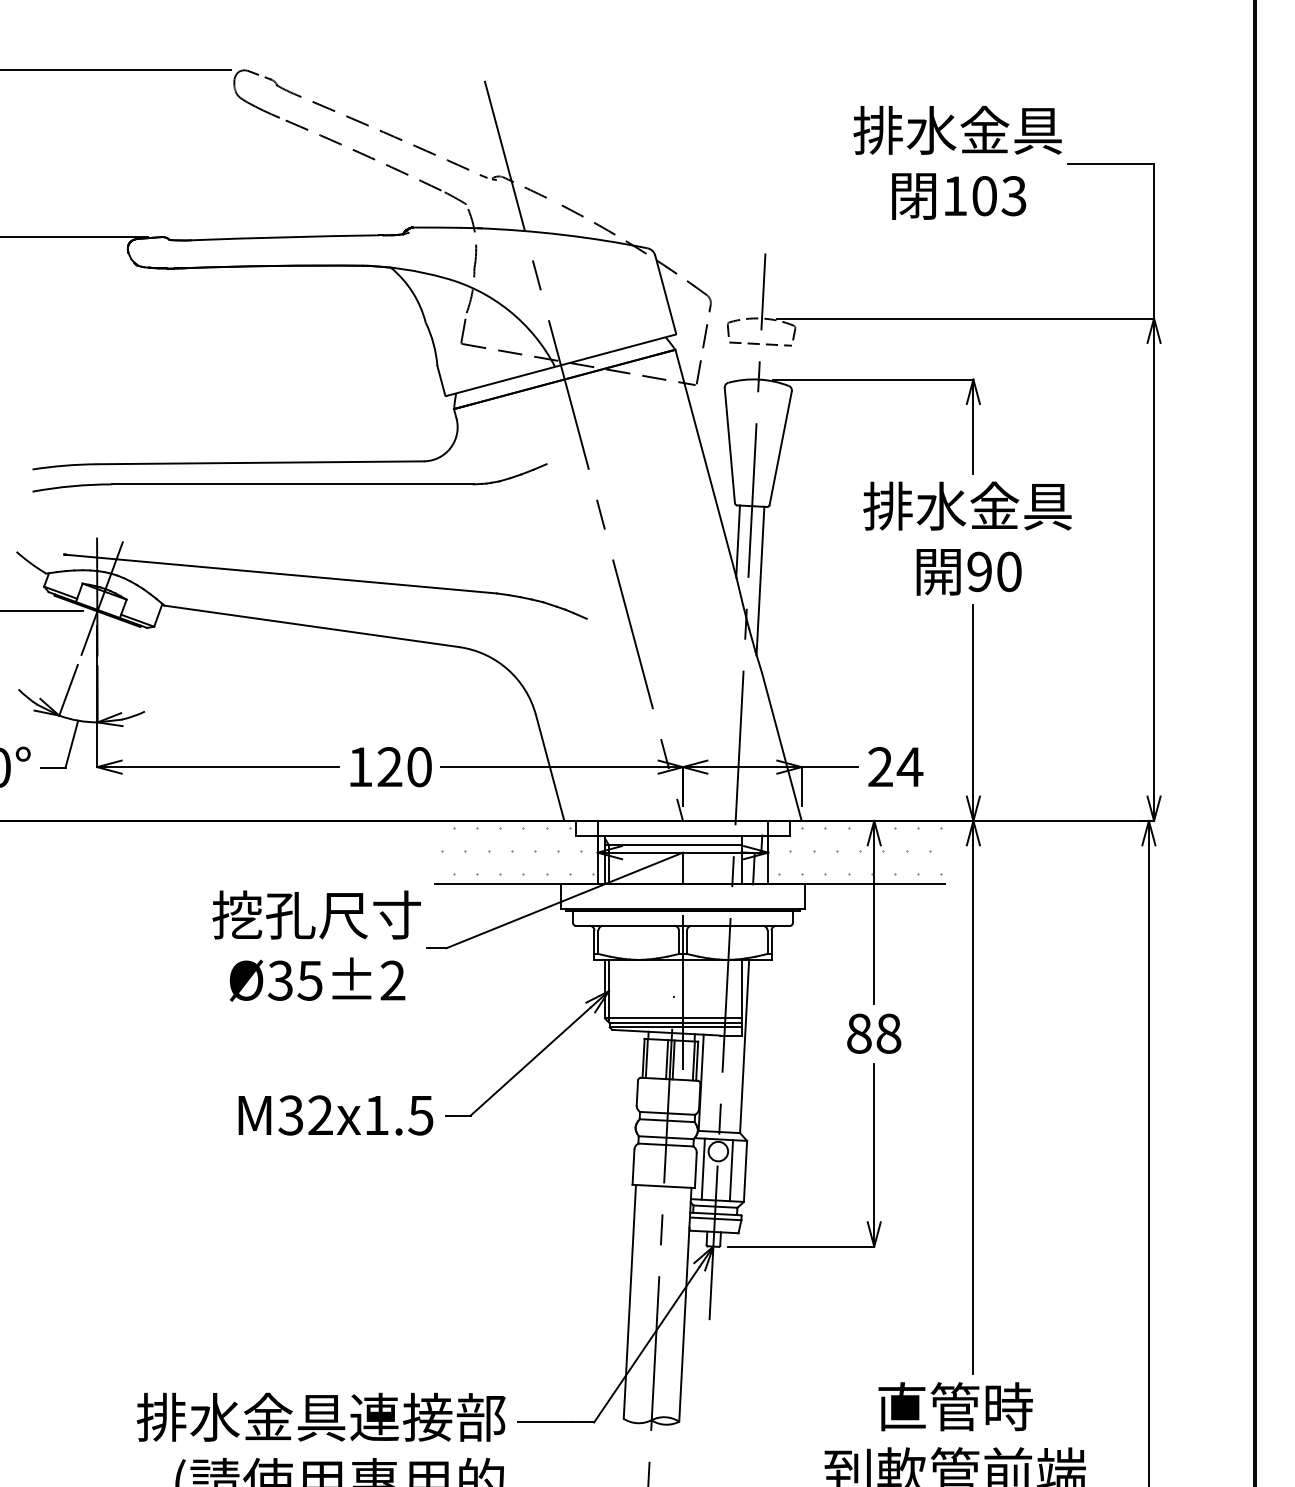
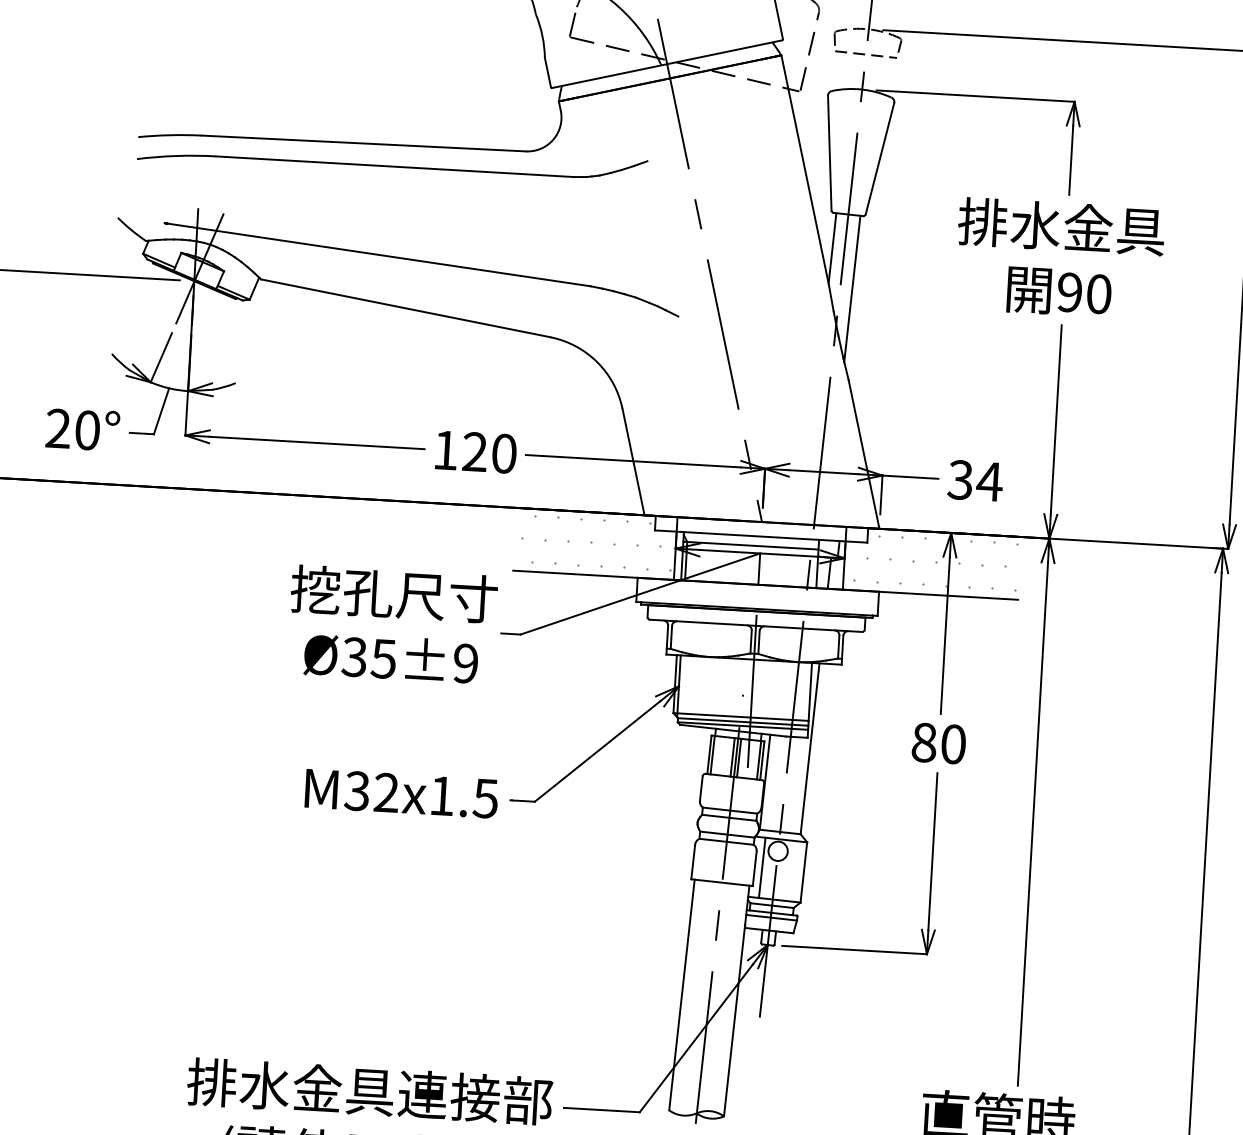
text: (879, 767) -> (959, 480), 24 -> 34
text: (392, 980) -> (465, 663), 35±2 -> 35±9
text: (888, 1033) -> (953, 744), 88 -> 80
line: (731, 1170) -> (790, 870), removed

